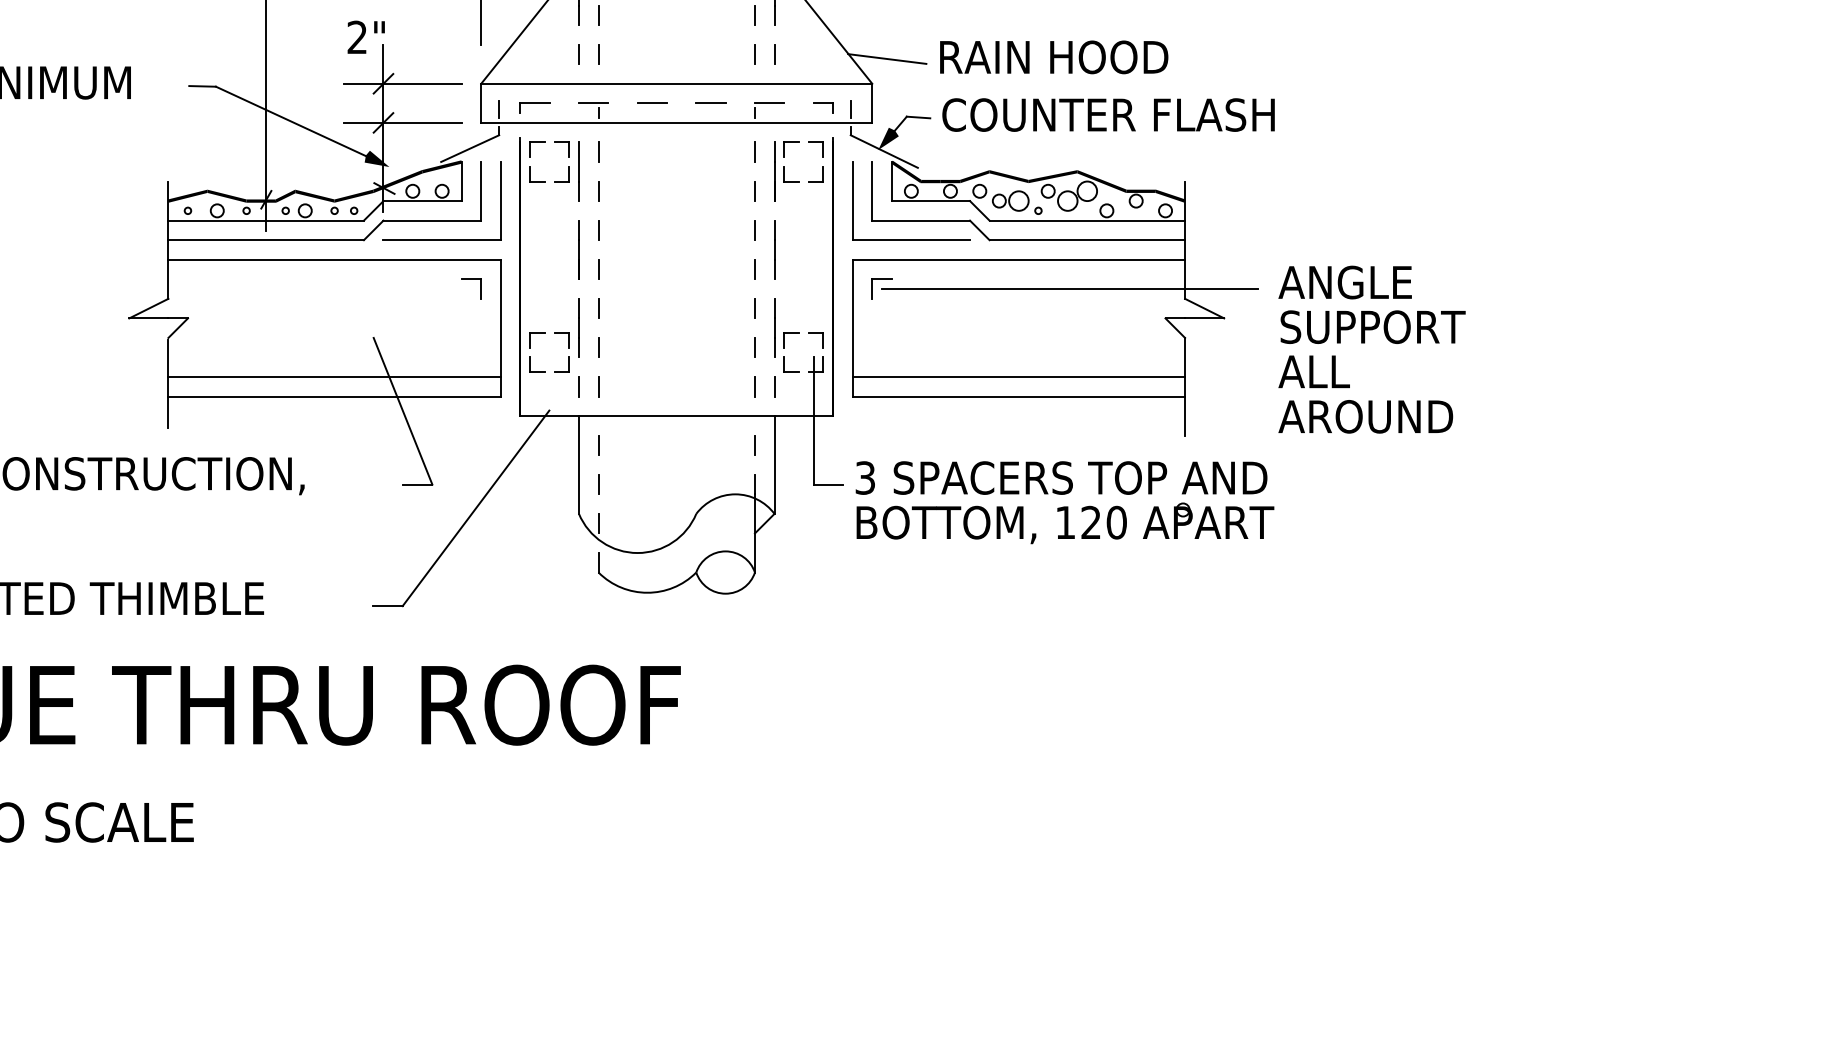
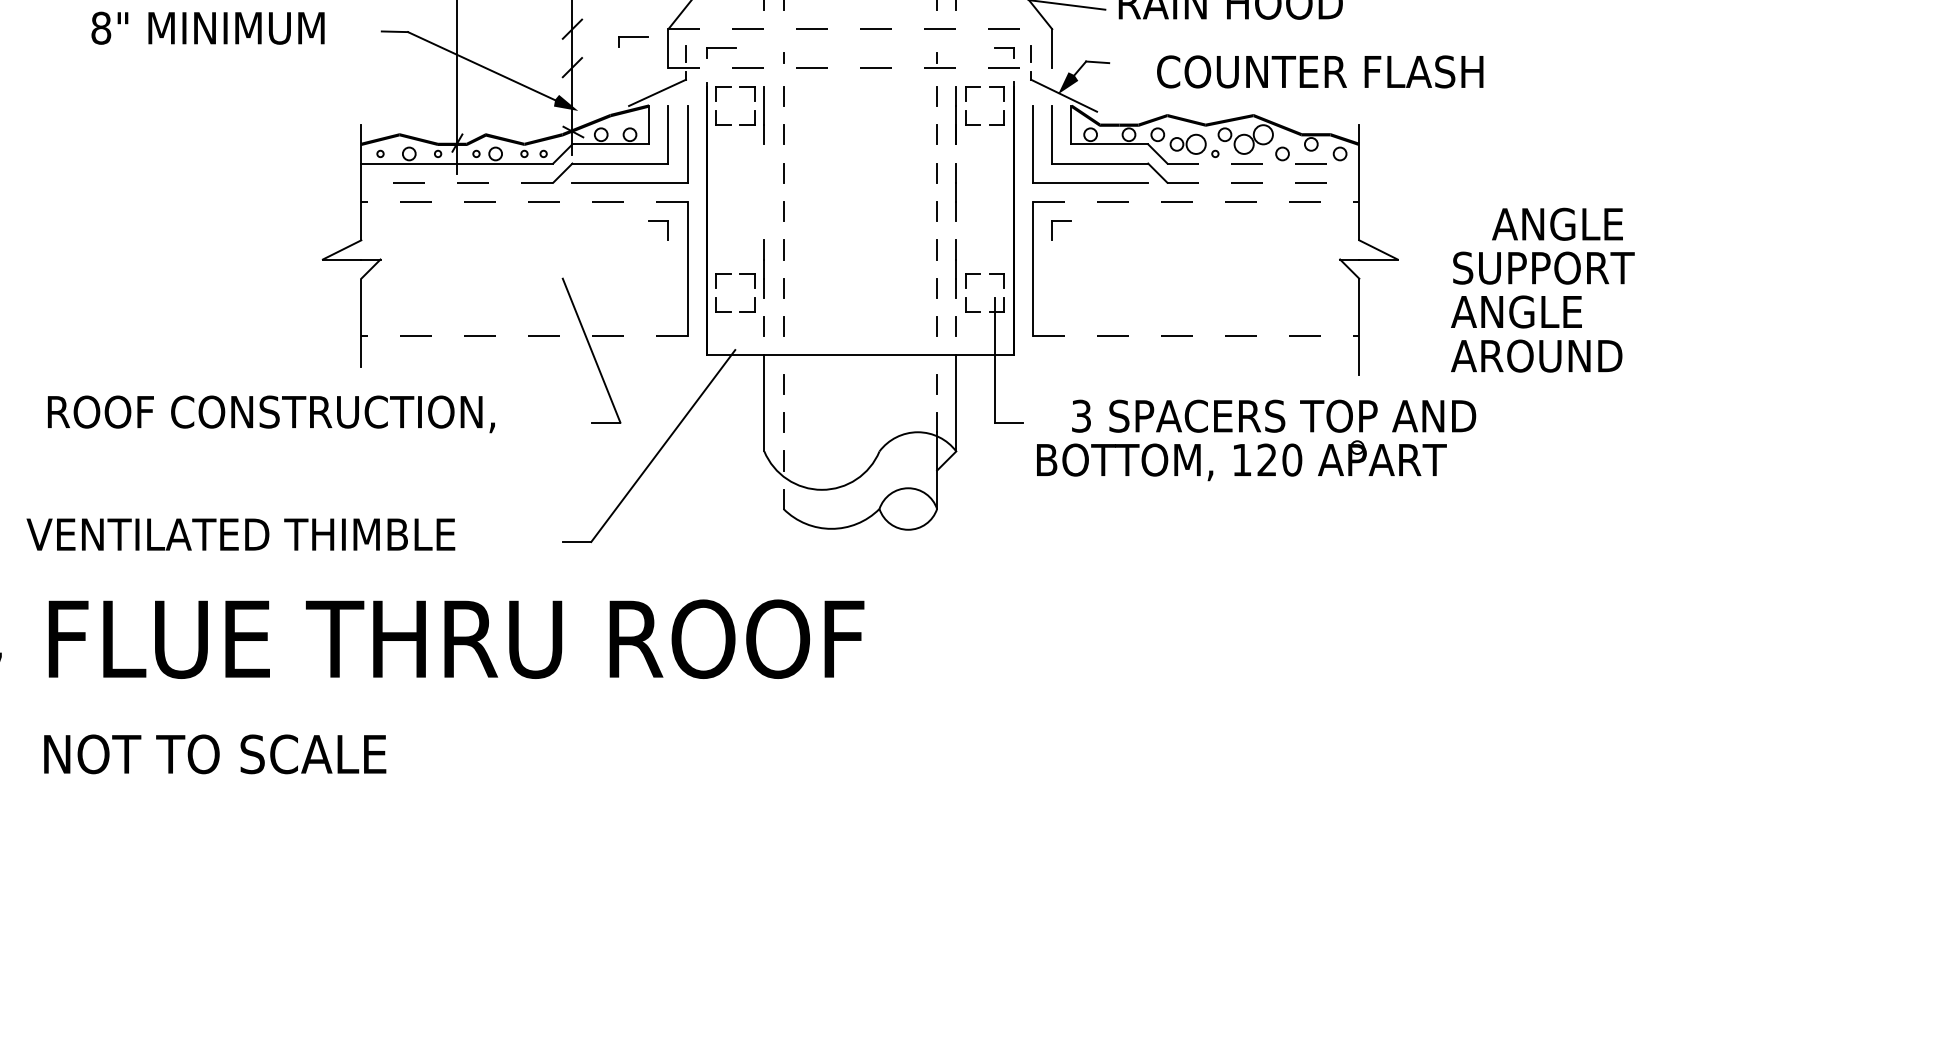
line: (402, 84) -> (591, 29), removed
line: (676, 84) -> (860, 29), solid -> dashed
part: (445, 96) -> (633, 41), added
line: (593, 103) -> (778, 48), removed
line: (651, 103) -> (835, 48), removed
line: (710, 103) -> (893, 48), removed
line: (769, 103) -> (951, 48), removed
text: (1108, 114) -> (1320, 71), moved
line: (402, 122) -> (591, 67), removed
line: (676, 122) -> (860, 67), solid -> dashed
line: (1087, 220) -> (1263, 163), solid -> dashed
line: (266, 239) -> (457, 182), solid -> dashed
line: (1087, 239) -> (1263, 182), solid -> dashed
line: (578, 250) -> (763, 192), removed
line: (333, 259) -> (523, 201), solid -> dashed
line: (1019, 259) -> (1196, 201), solid -> dashed
text: (1345, 281) -> (1557, 223), moved
line: (1070, 288) -> (1246, 230), removed
text: (1362, 371) -> (1533, 311), ALL -> ANGLE
line: (334, 377) -> (524, 317), removed
line: (1019, 377) -> (1196, 317), removed
line: (333, 396) -> (523, 336), solid -> dashed
line: (1019, 396) -> (1196, 336), solid -> dashed
text: (1062, 477) -> (1274, 415), moved

